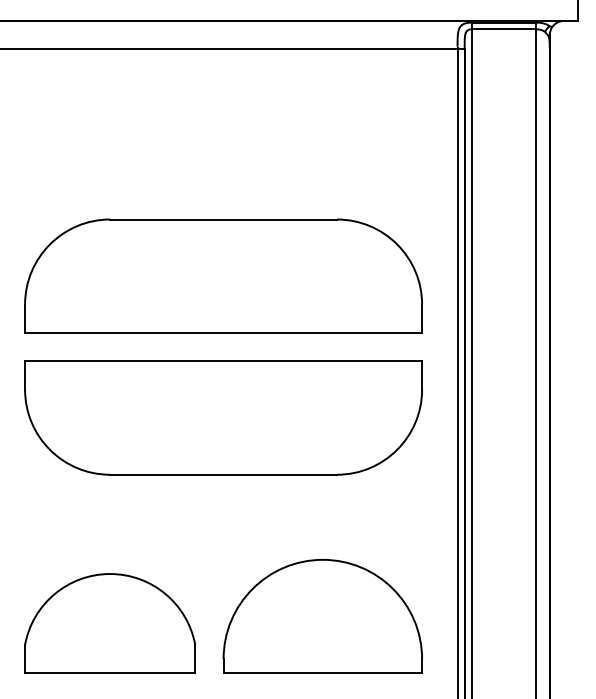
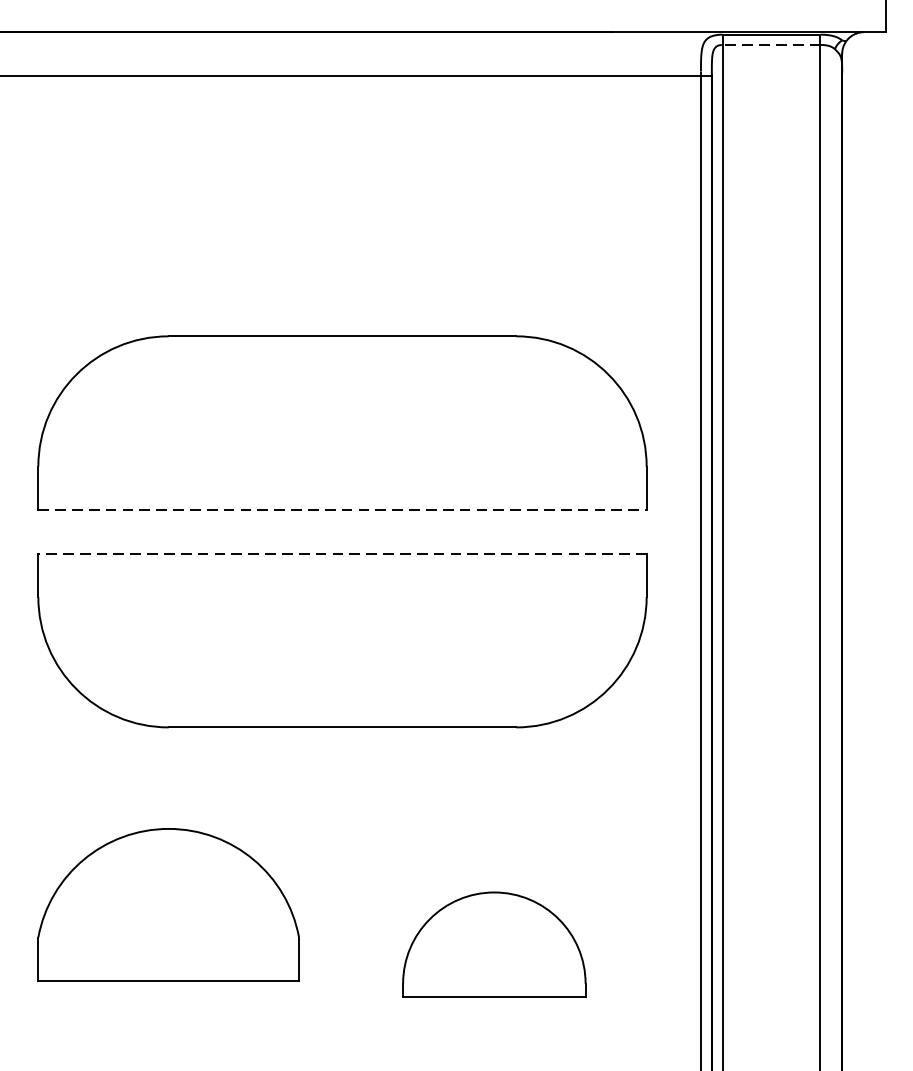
line: (503, 29) -> (771, 45), solid -> dashed
line: (223, 332) -> (342, 509), solid -> dashed
line: (223, 361) -> (342, 553), solid -> dashed
part: (322, 616) -> (494, 944), size x0.6
part: (109, 623) -> (167, 904), moved

